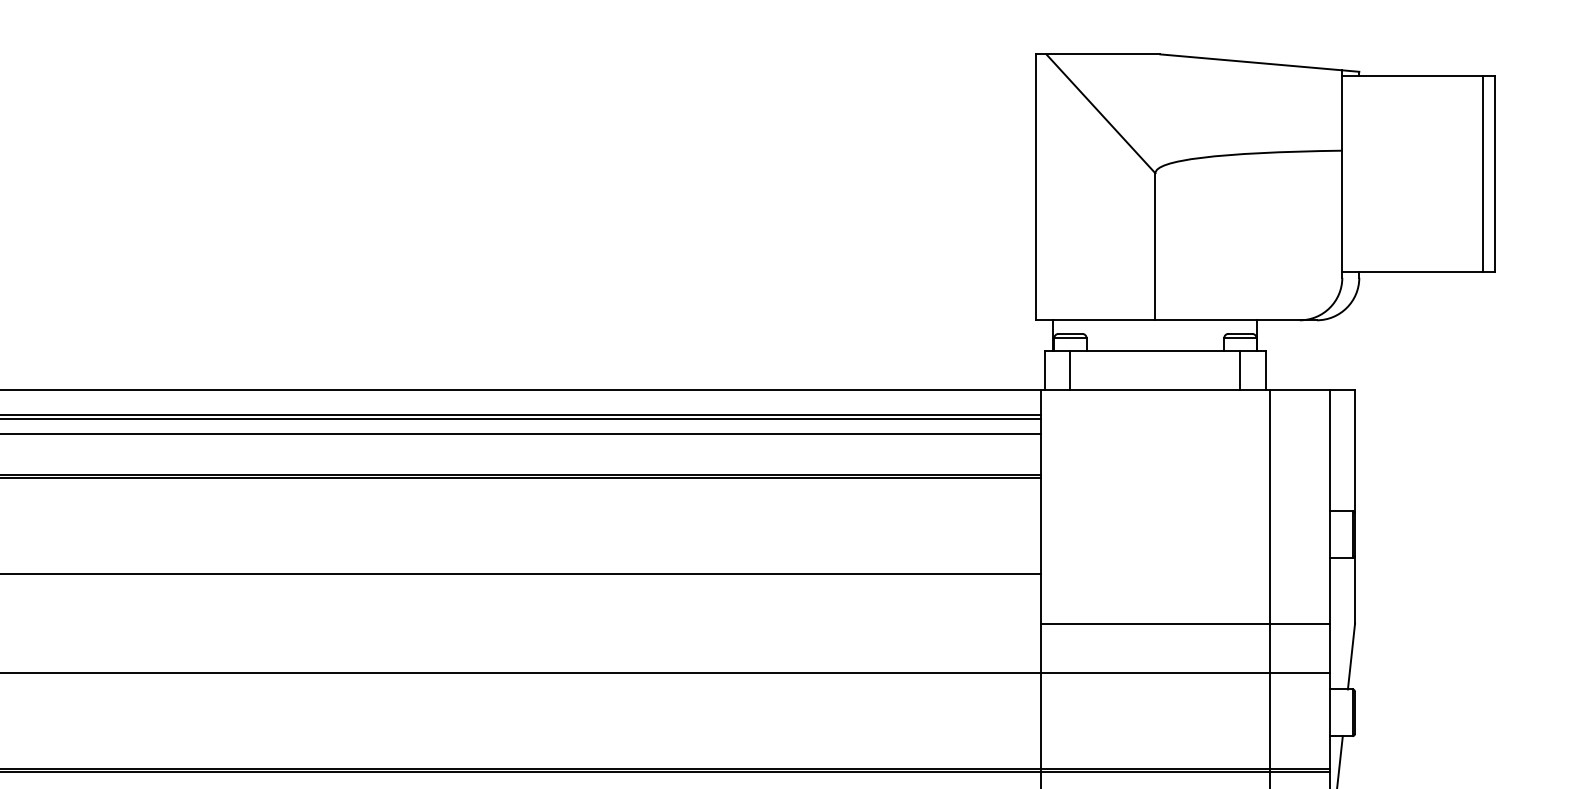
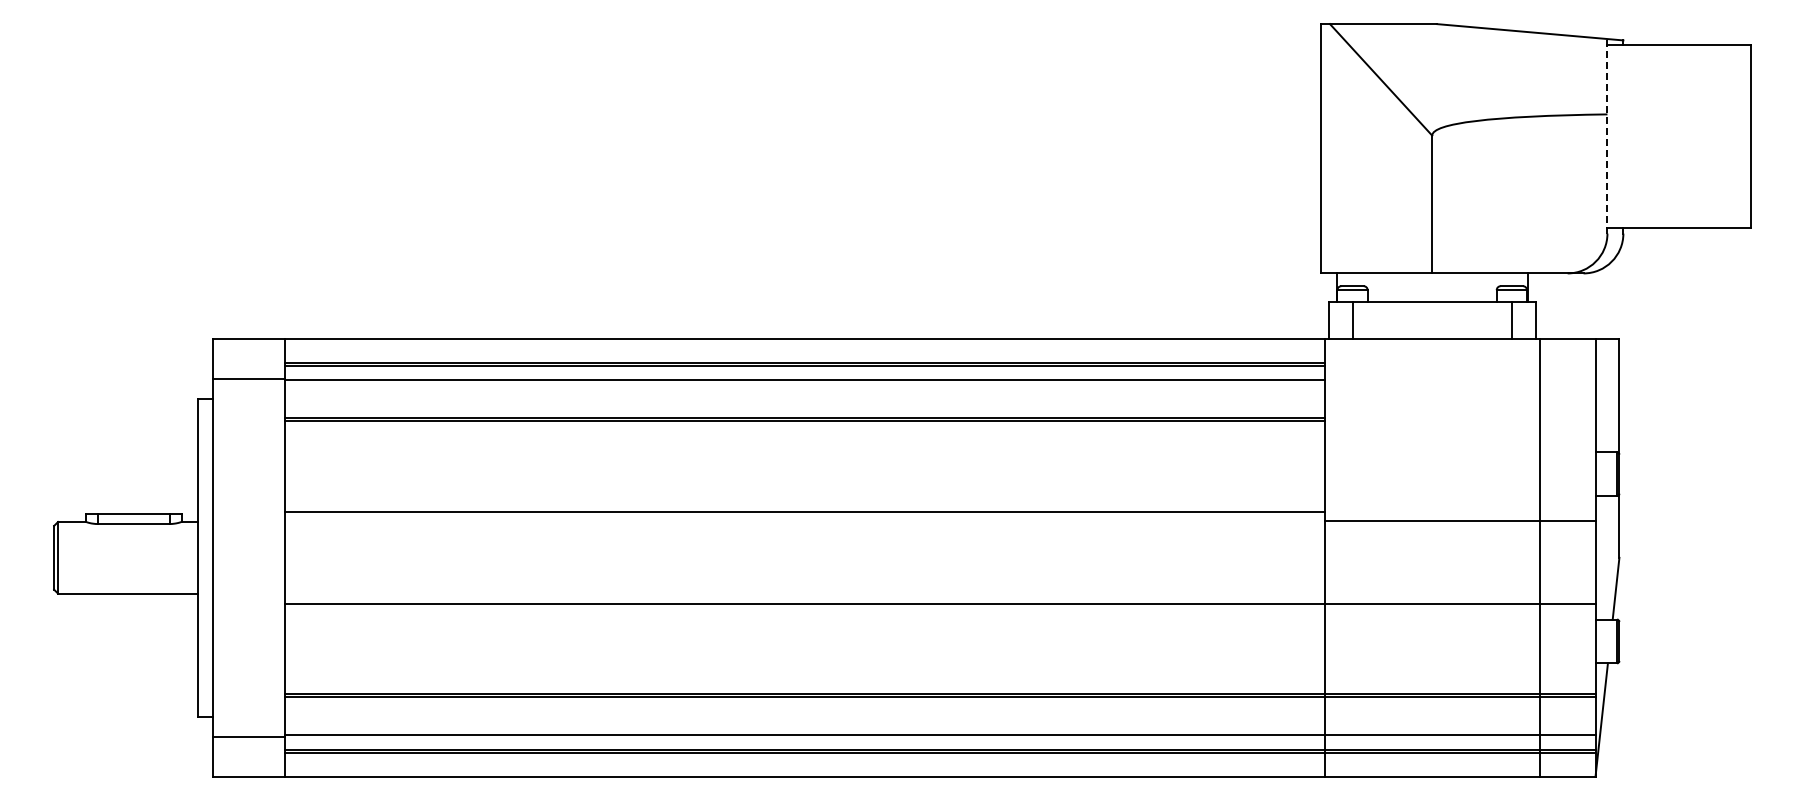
line: (1342, 173) -> (1607, 135), solid -> dashed
line: (1482, 174) -> (1738, 136), removed
line: (1184, 623) -> (1459, 520), moved

